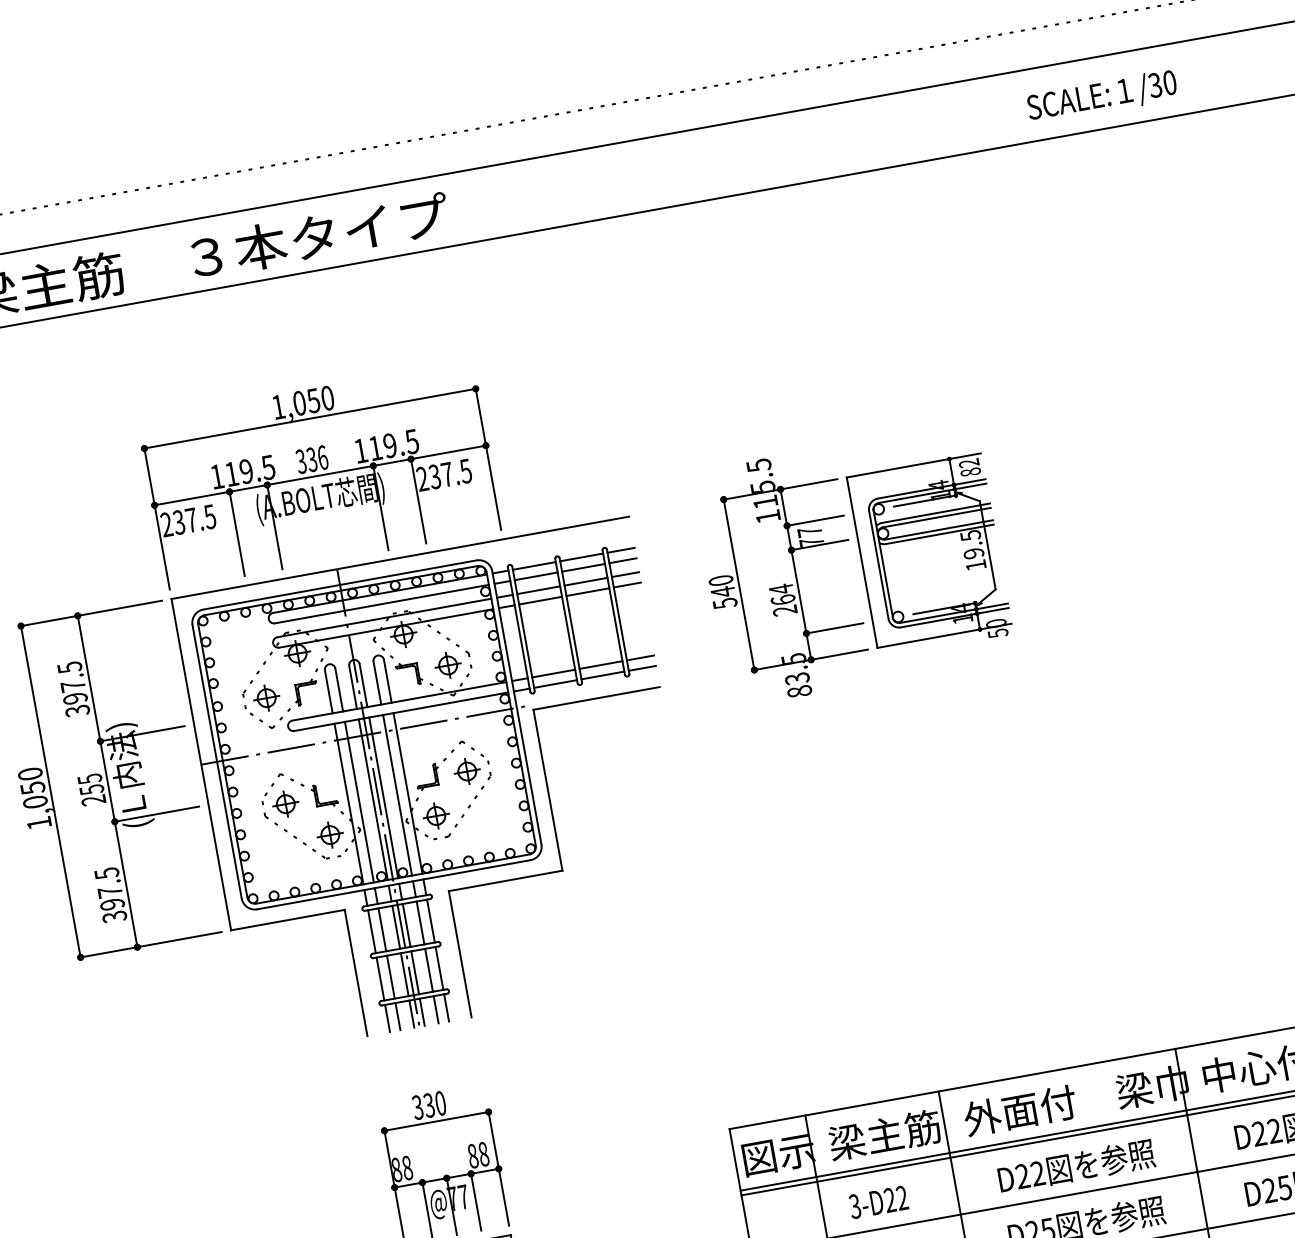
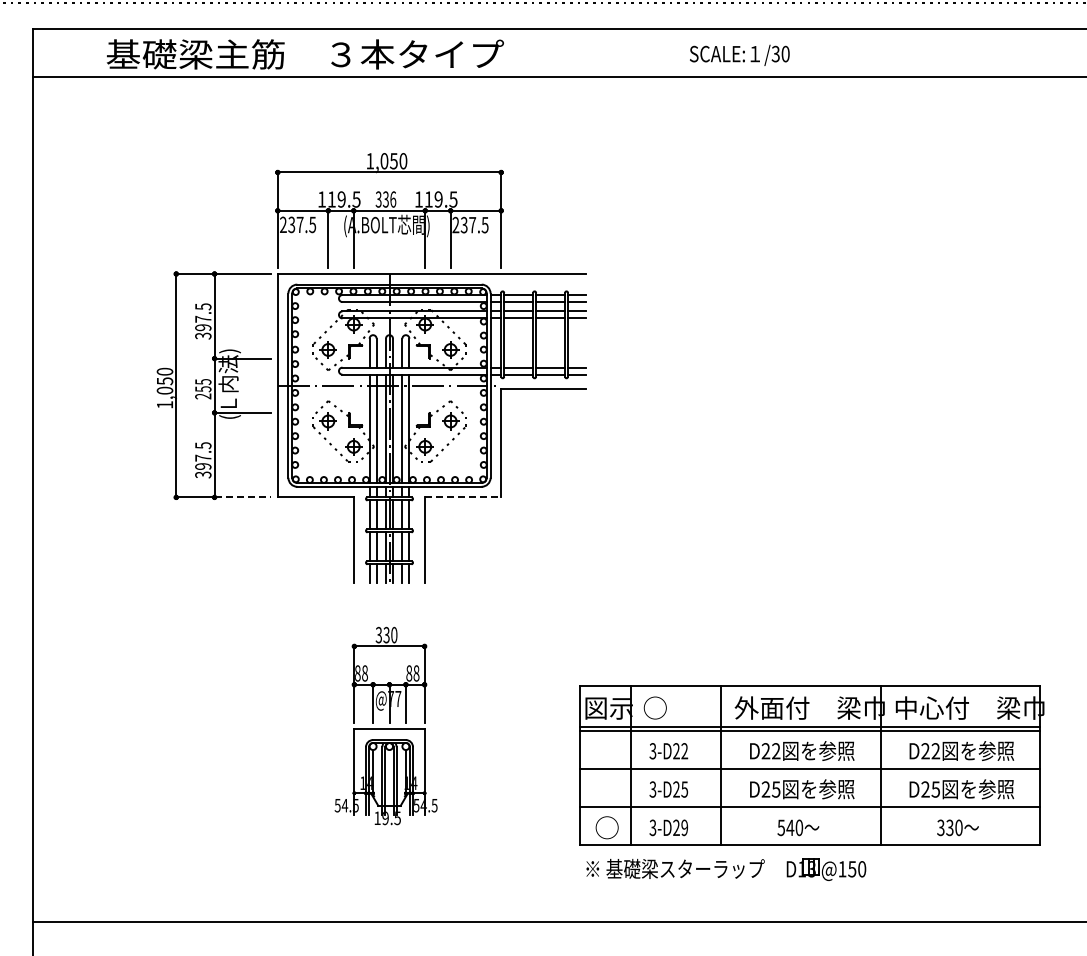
text: (1101, 95) -> (739, 54), moved
part: (853, 564) -> (727, 331), removed
line: (506, 880) -> (463, 497), solid -> dashed
line: (180, 939) -> (243, 497), solid -> dashed
text: (884, 1134) -> (680, 707), 梁主筋 -> ○

